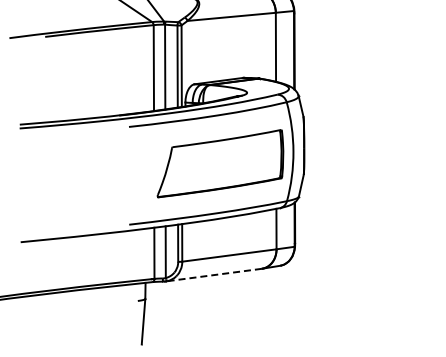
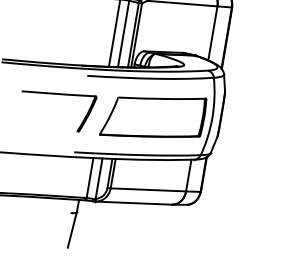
part: (98, 156) -> (59, 94), added
line: (213, 275) -> (133, 203), dashed -> solid

